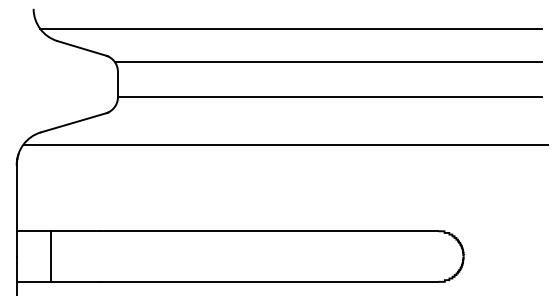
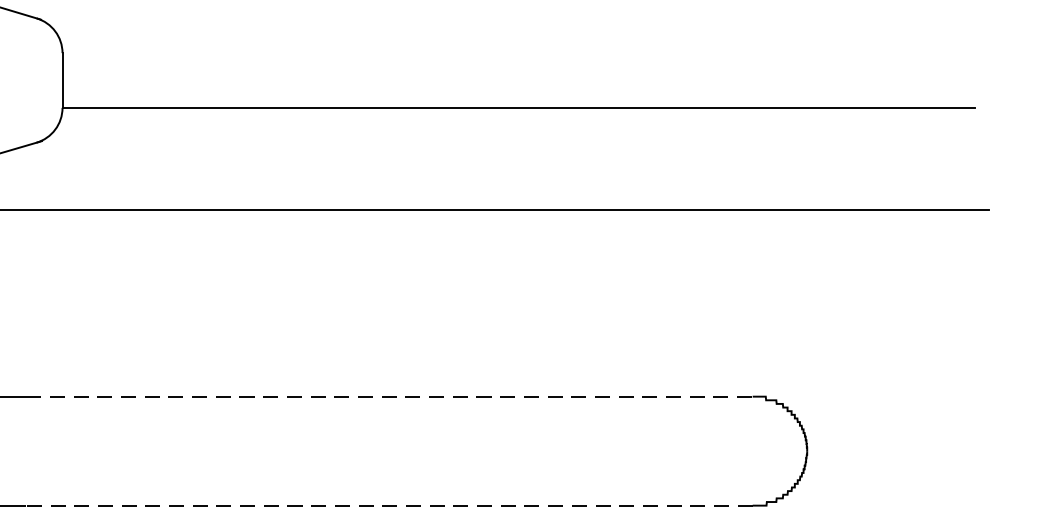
line: (327, 61) -> (513, 30), removed
line: (269, 231) -> (388, 397), solid -> dashed
line: (269, 281) -> (388, 504), solid -> dashed

